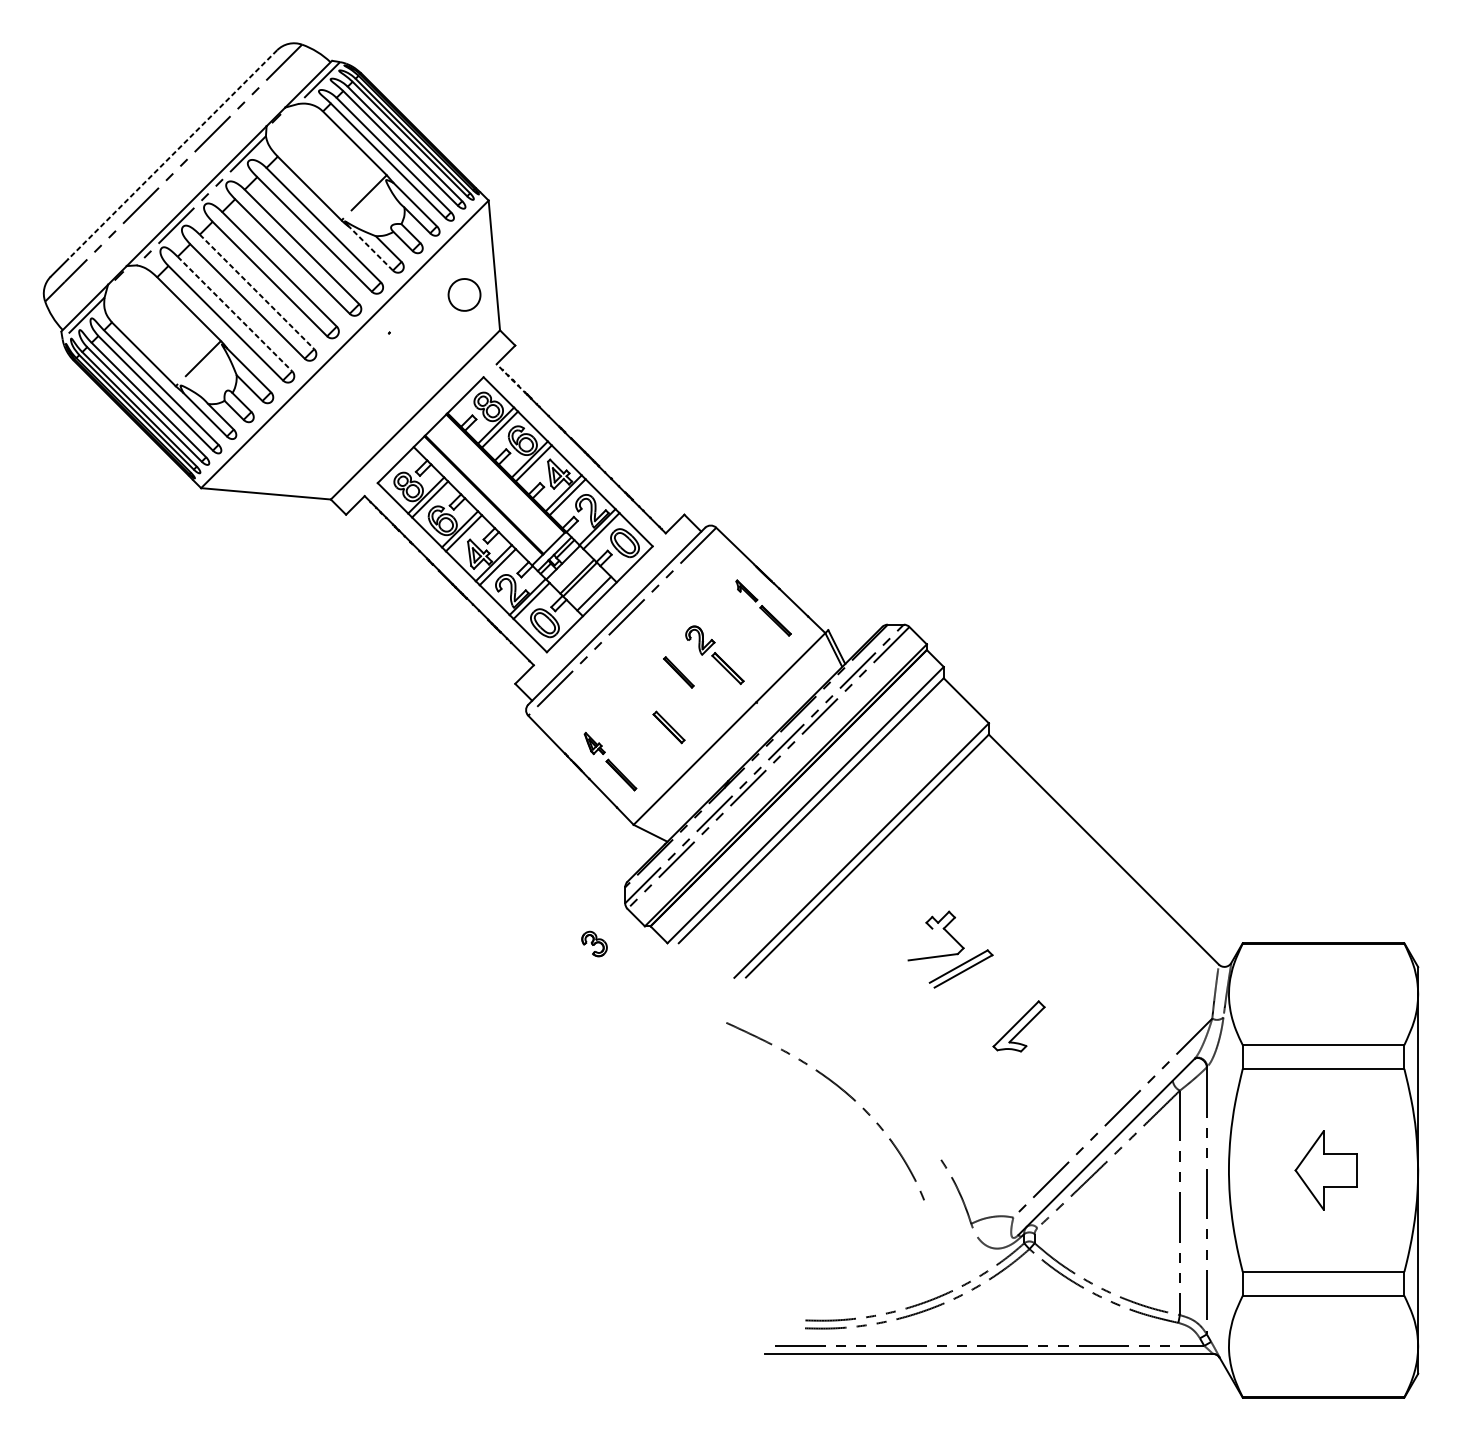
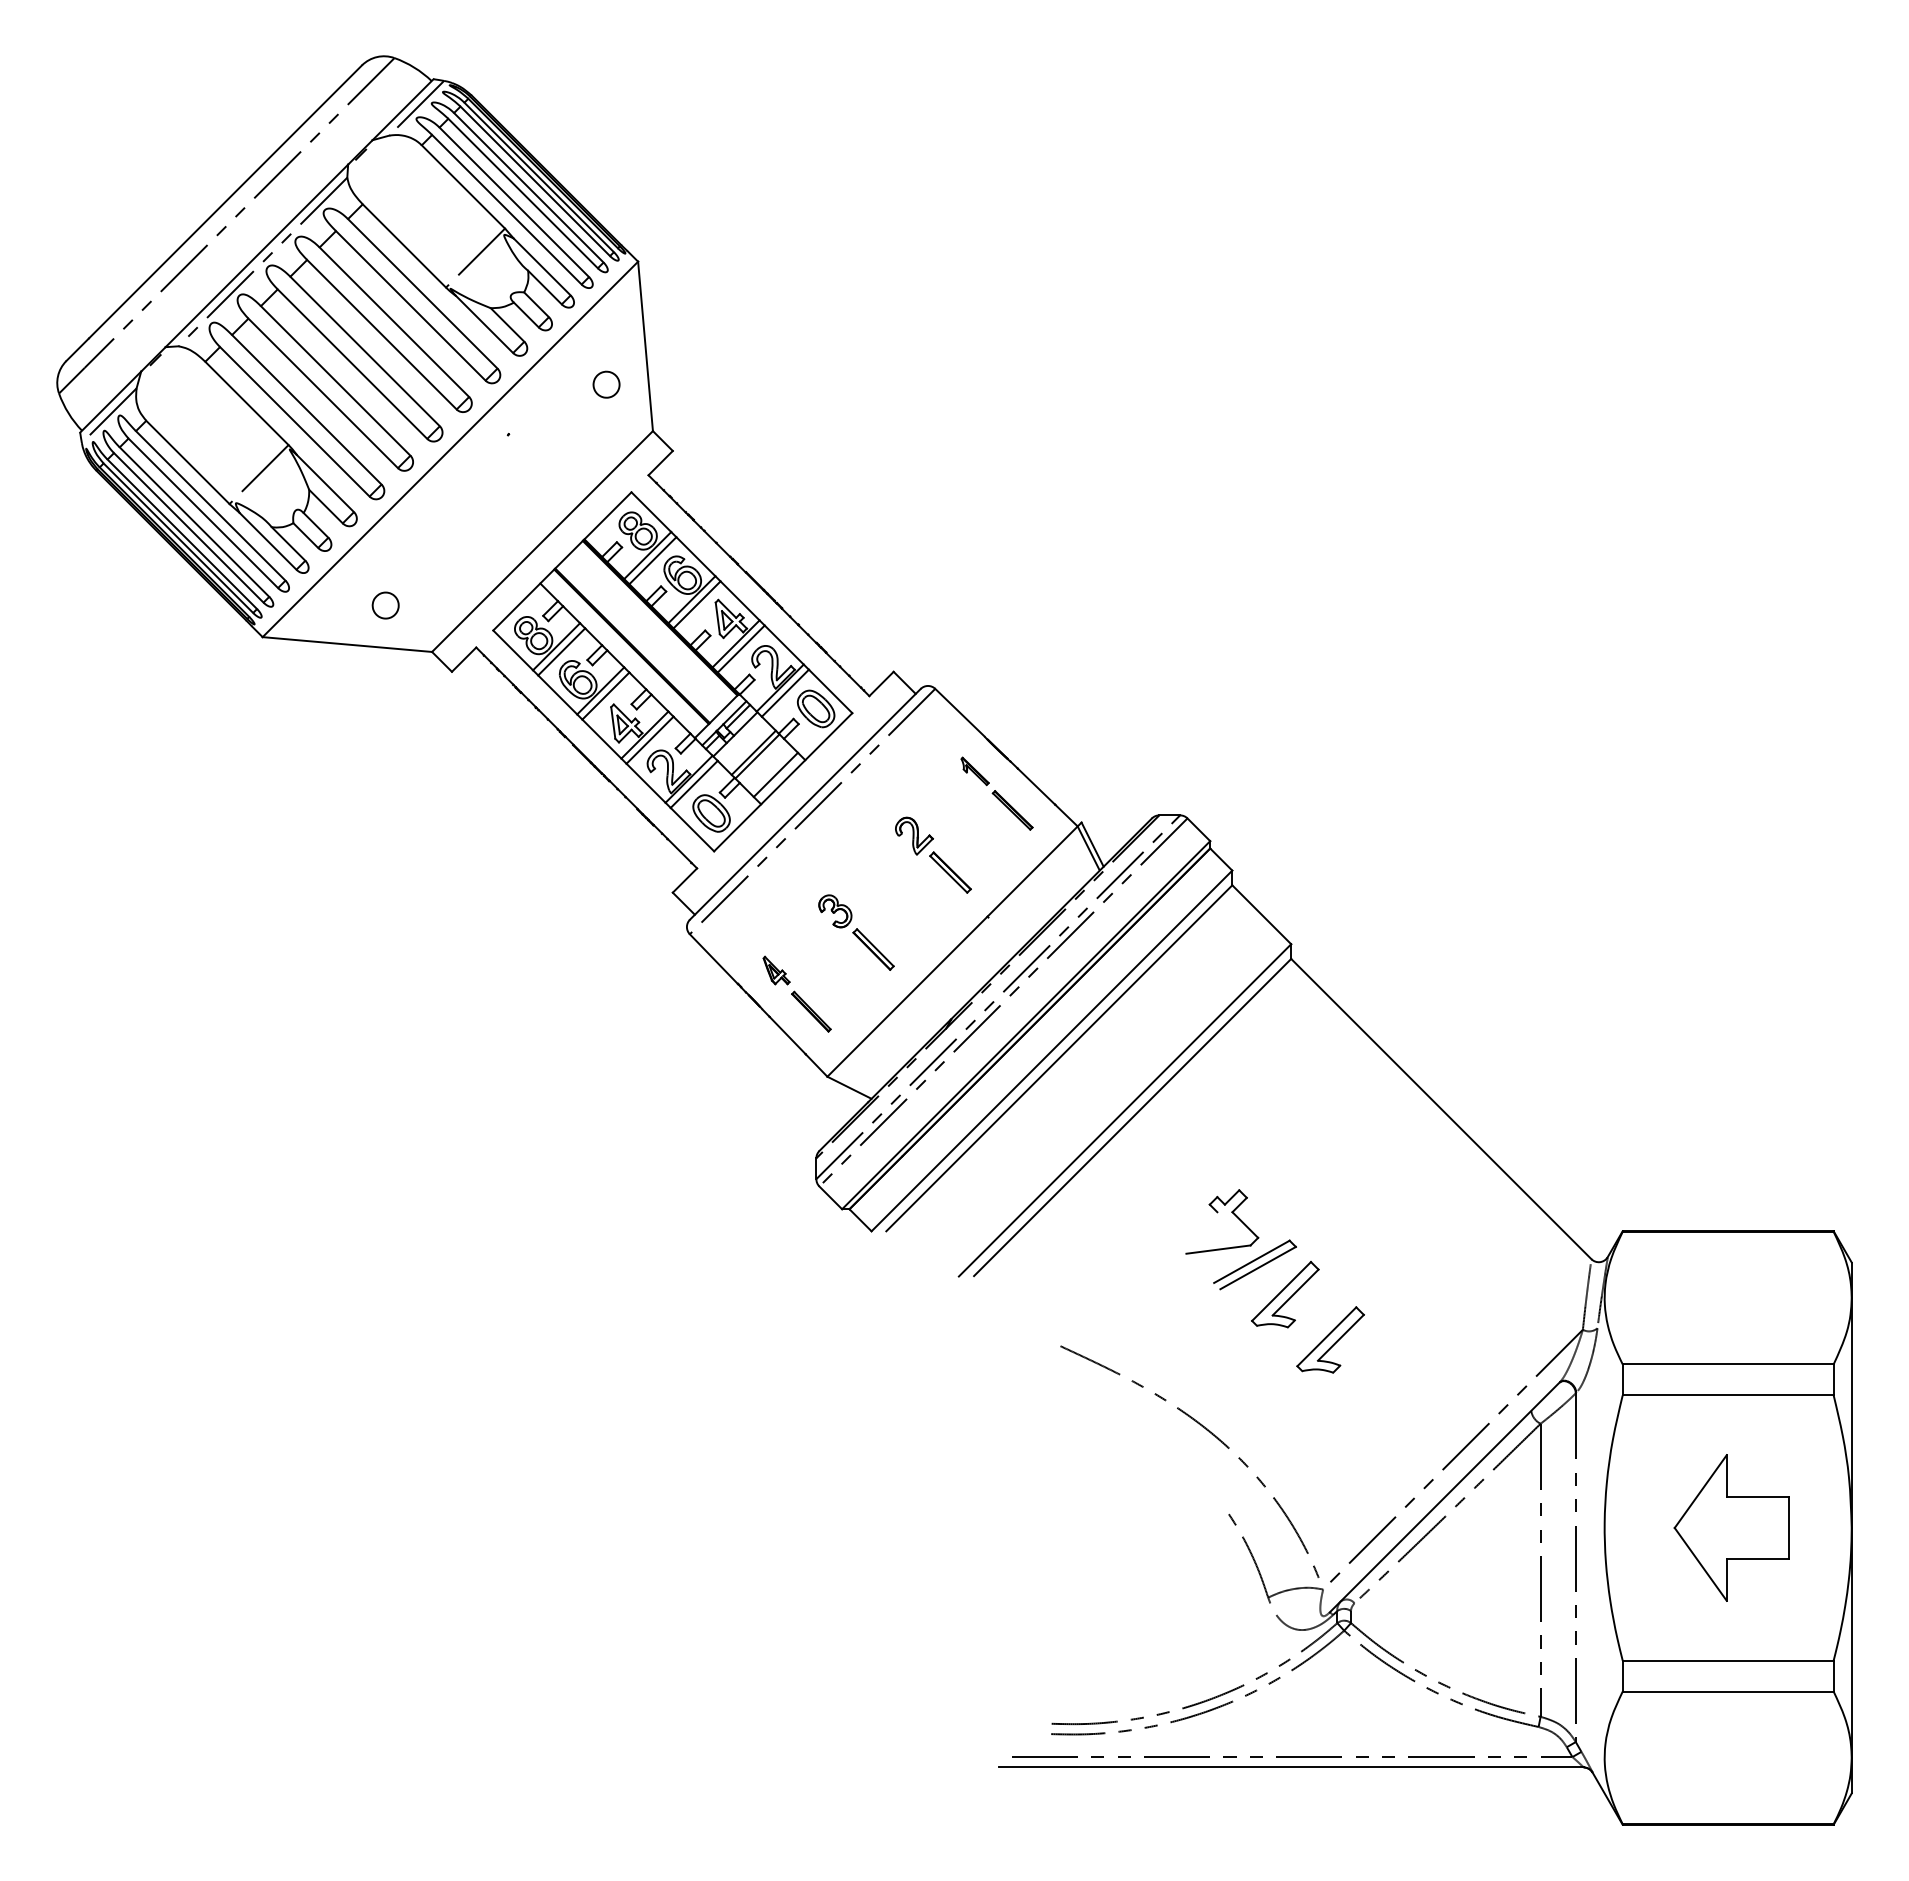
line: (172, 155) -> (225, 202), dashed -> solid
line: (371, 248) -> (484, 324), dashed -> solid
line: (256, 291) -> (335, 380), dashed -> solid
part: (464, 294) -> (606, 384), size x0.62
line: (234, 313) -> (306, 409), dashed -> solid
line: (511, 378) -> (668, 494), dashed -> solid
part: (295, 463) -> (385, 605), added
part: (678, 672) -> (886, 877), removed
part: (594, 944) -> (835, 911), moved
part: (984, 991) -> (1285, 1294), added
curve: (842, 1091) -> (1212, 1435), moved
part: (1326, 1170) -> (1731, 1527), size x1.43

